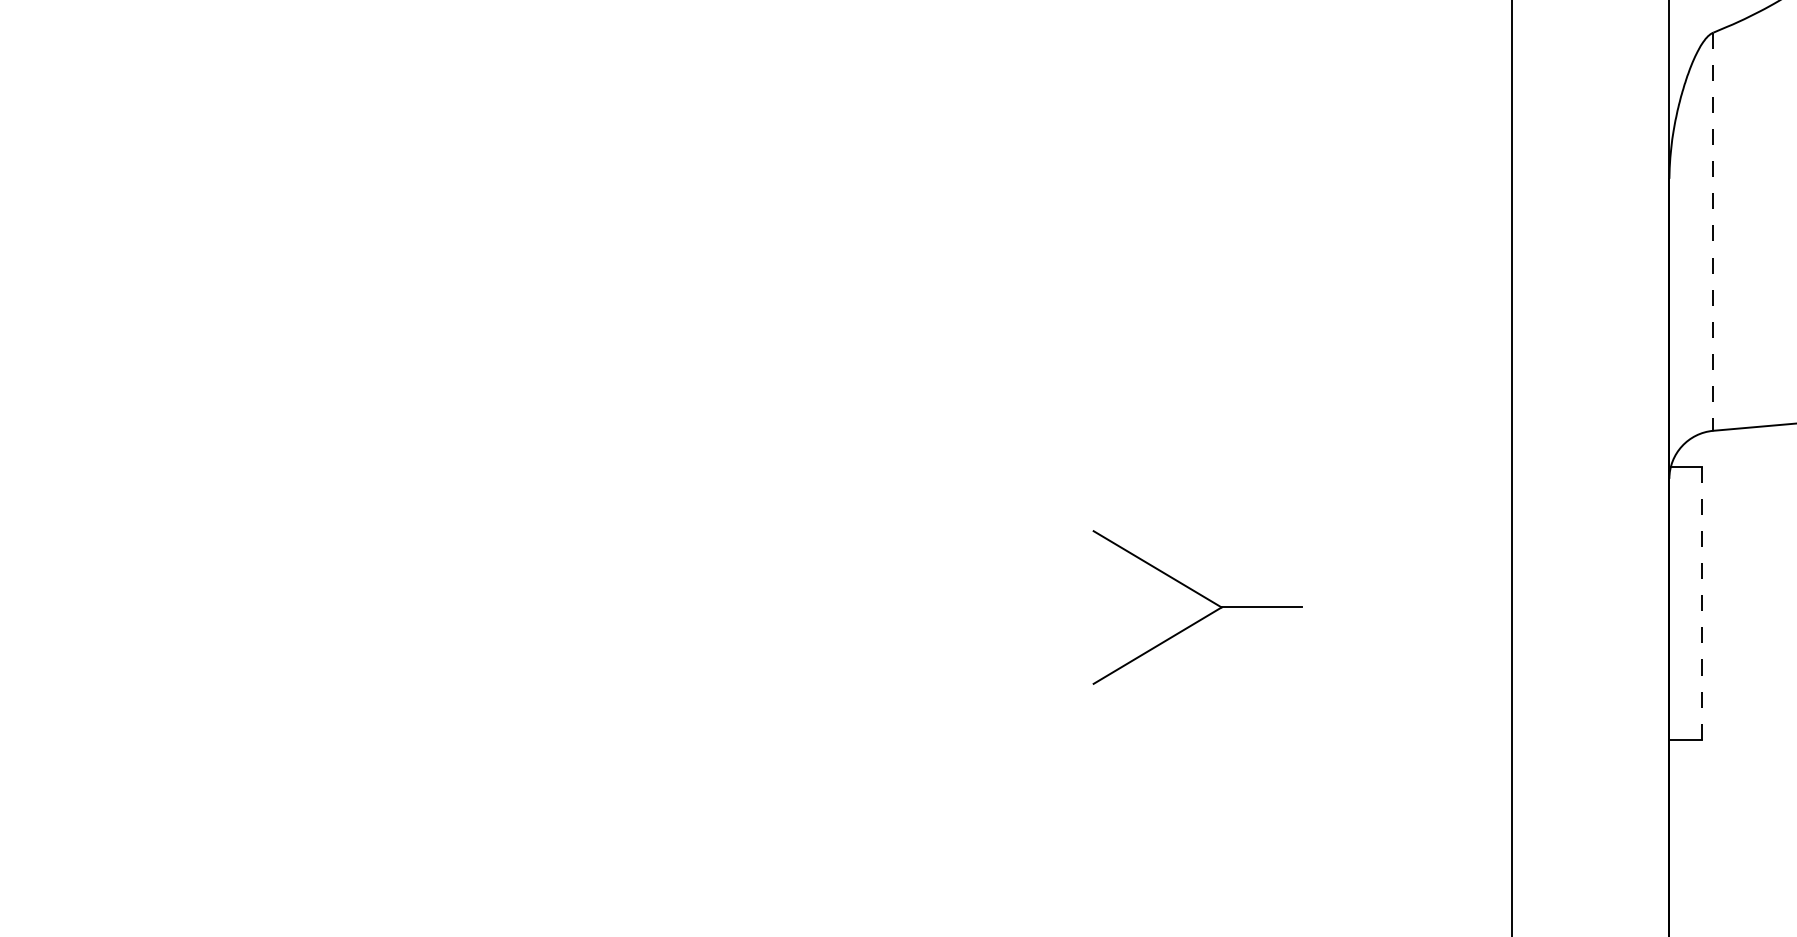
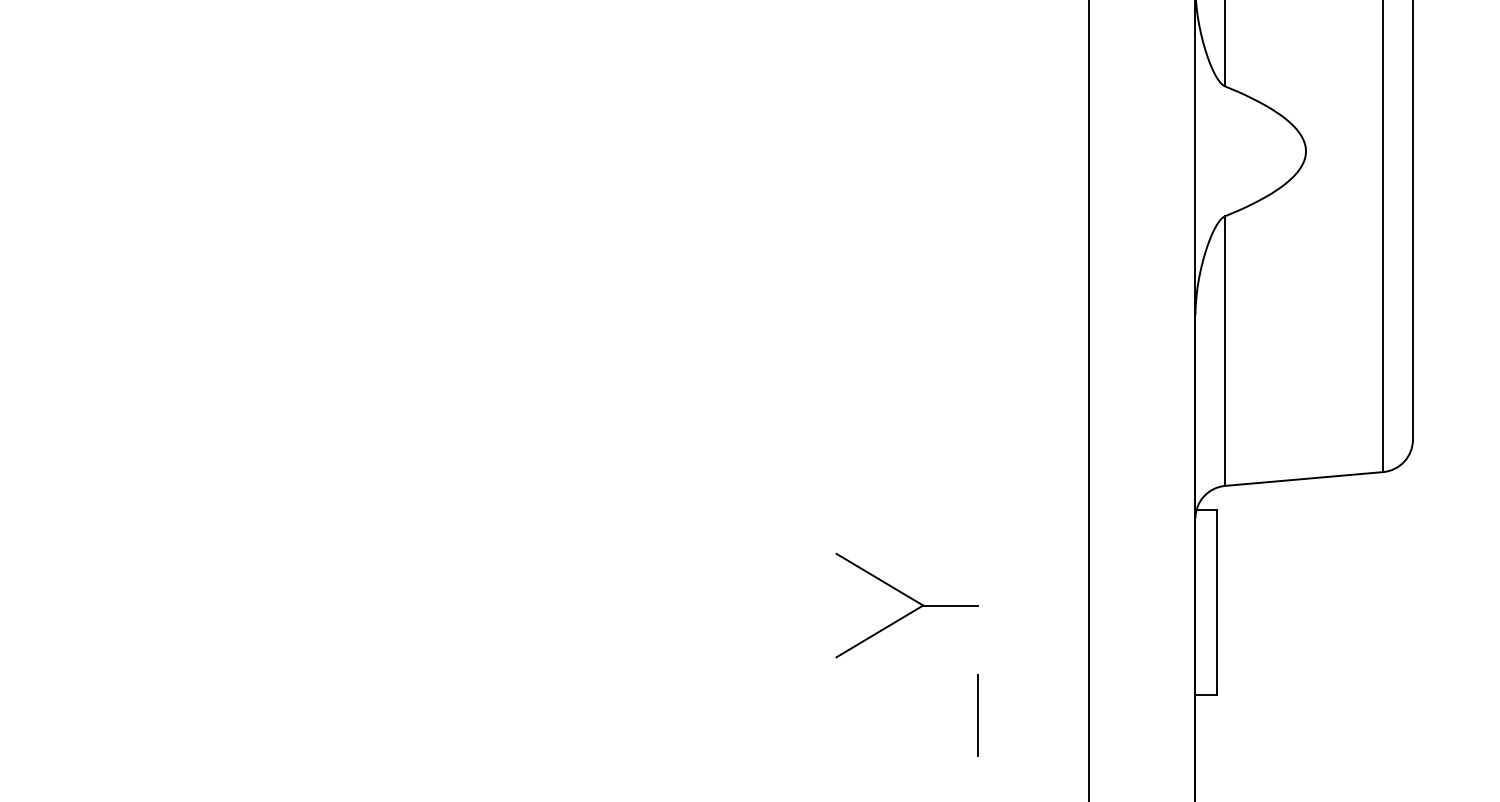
line: (1713, 232) -> (1225, 351), dashed -> solid
part: (1201, 597) -> (909, 598), moved
line: (1701, 604) -> (1217, 603), dashed -> solid
line: (1347, 769) -> (977, 715), added

